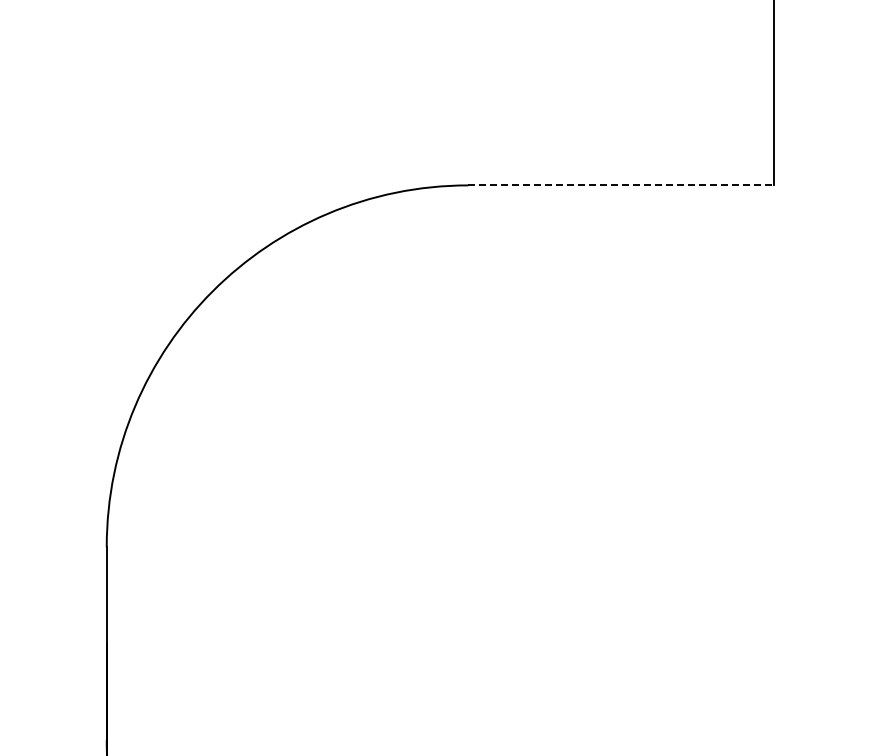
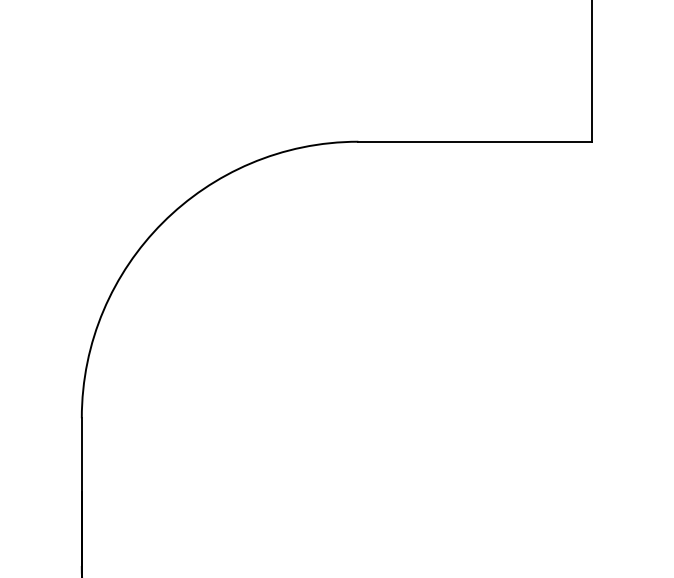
line: (621, 185) -> (475, 141), dashed -> solid

